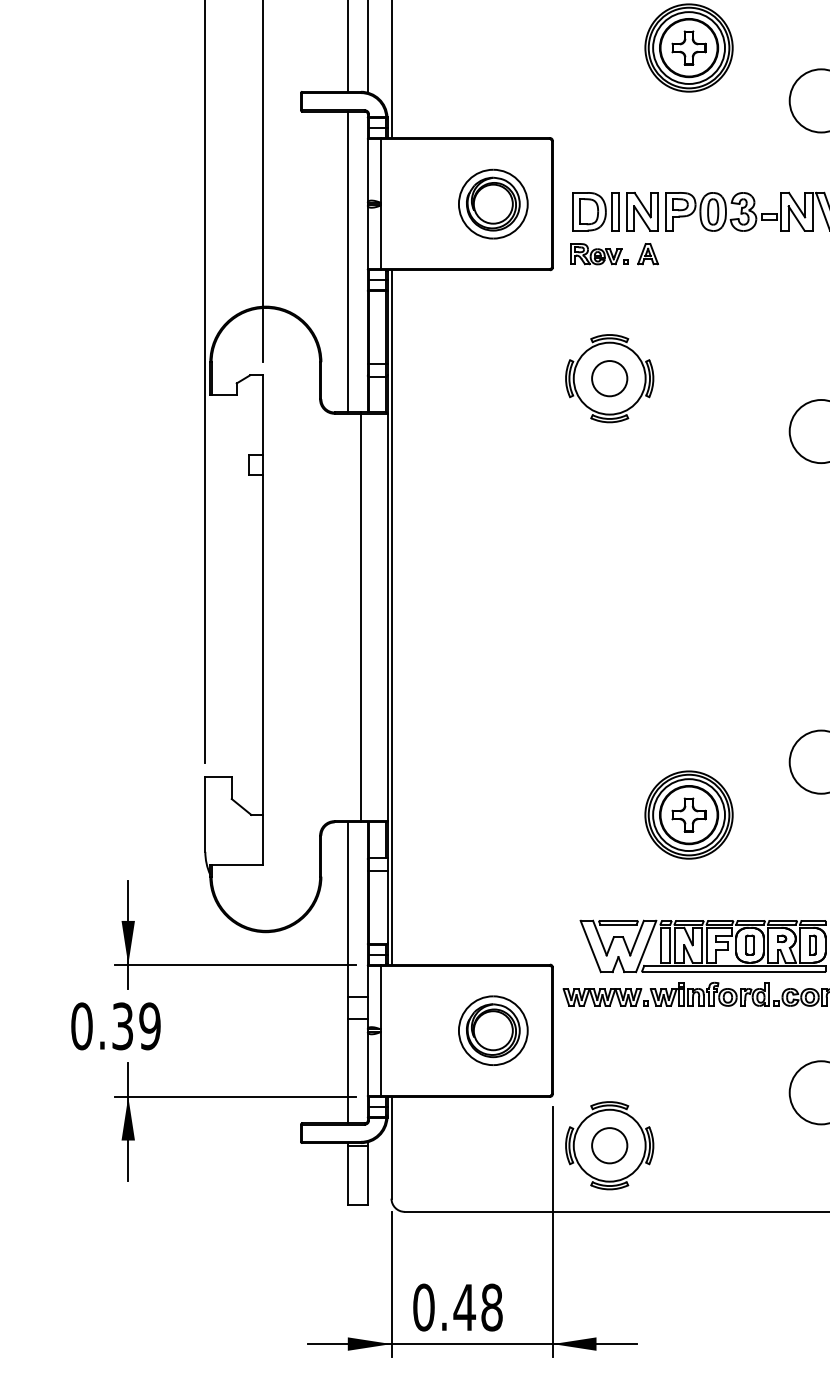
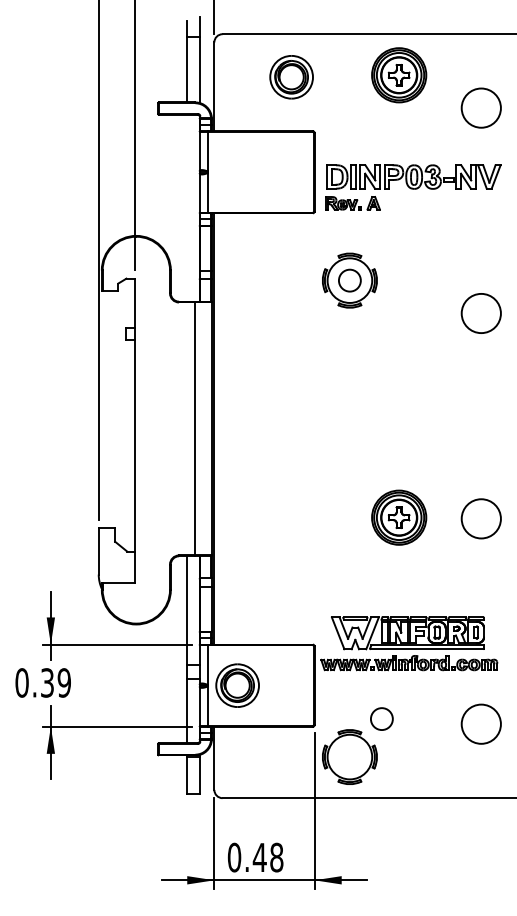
part: (493, 204) -> (291, 77), moved
line: (348, 260) -> (187, 207), removed
part: (689, 814) -> (399, 517), moved
part: (493, 1030) -> (237, 685), moved
circle: (609, 1144) -> (381, 718), moved

